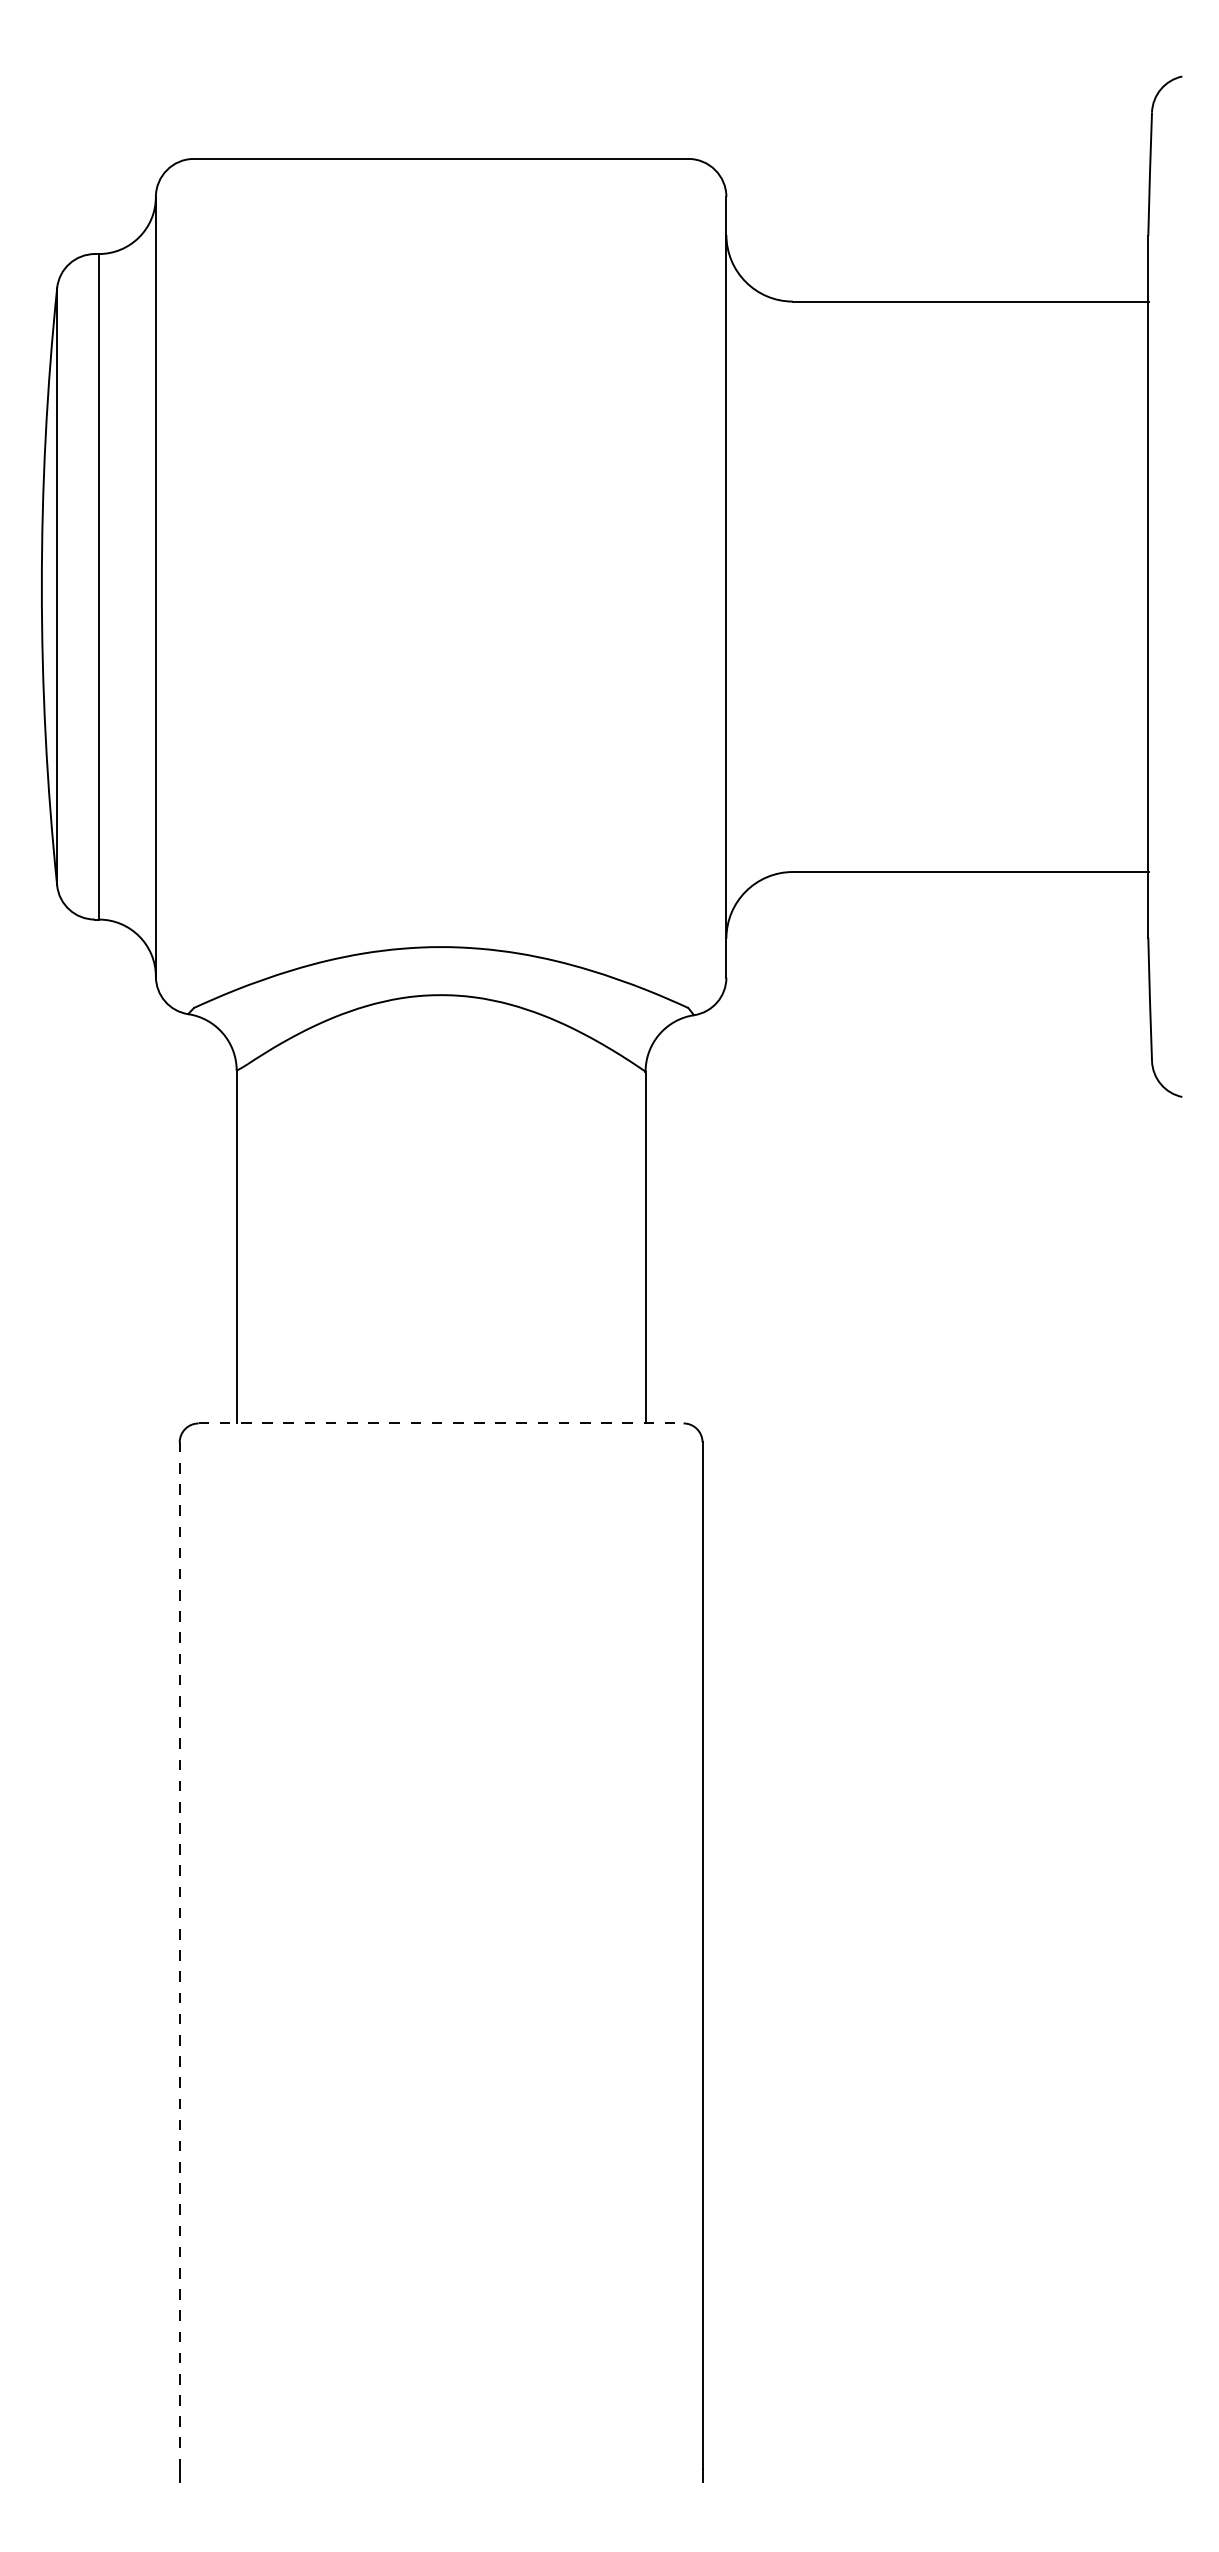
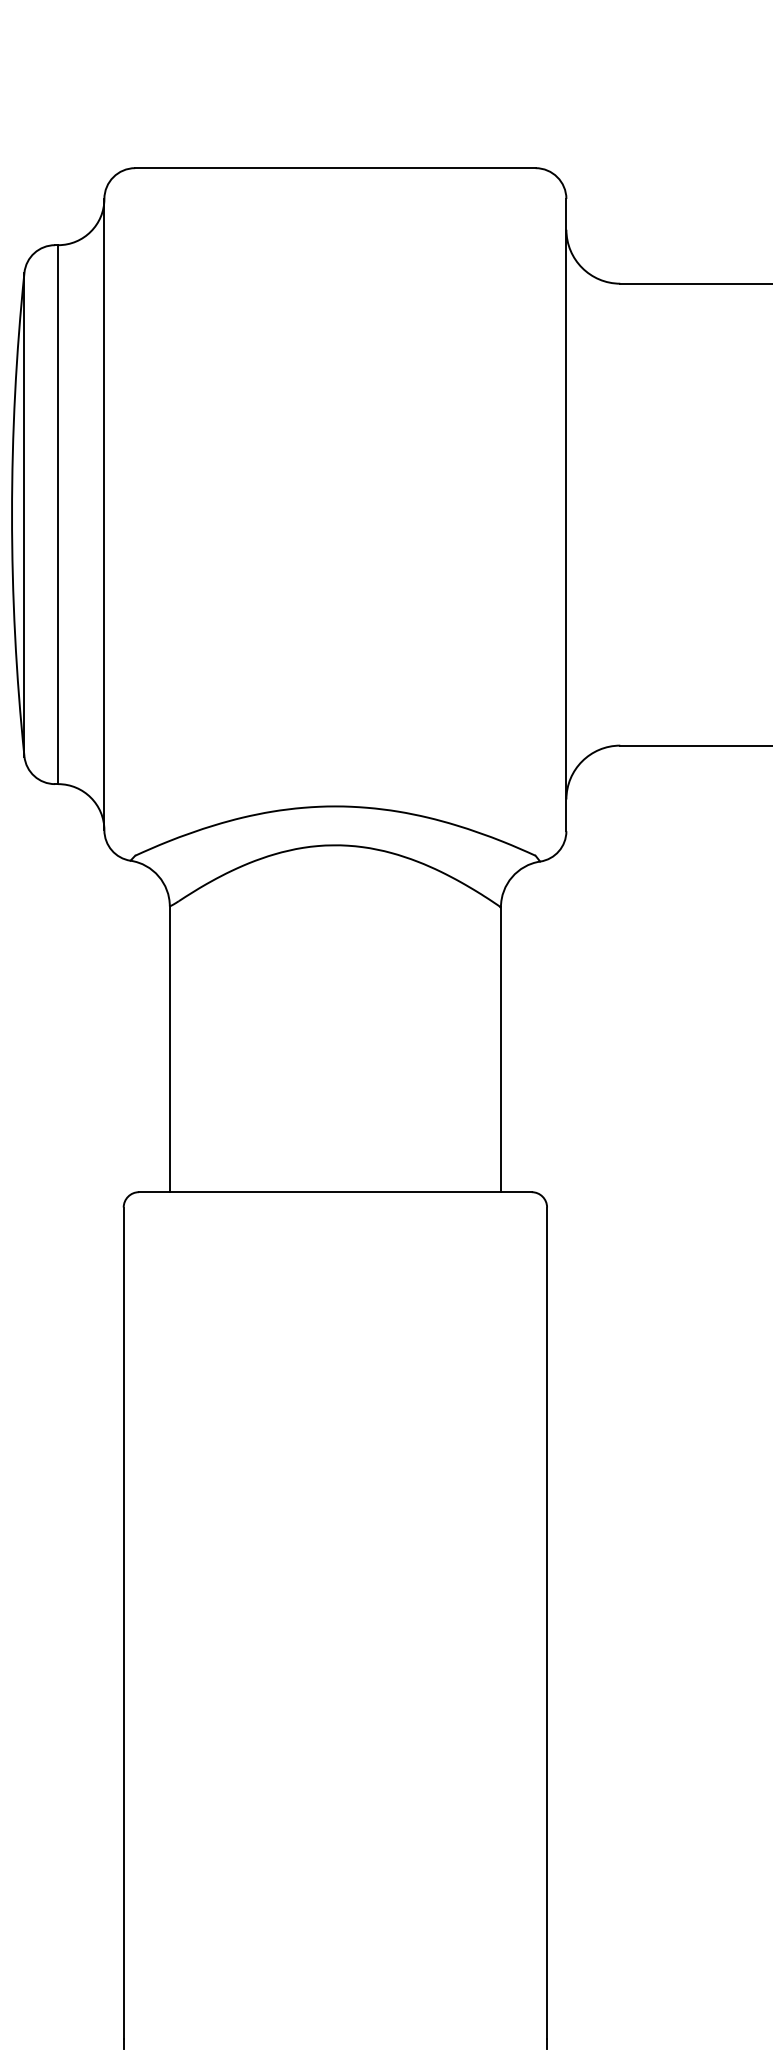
line: (441, 1423) -> (335, 1192), dashed -> solid
line: (179, 1955) -> (123, 1623), dashed -> solid

